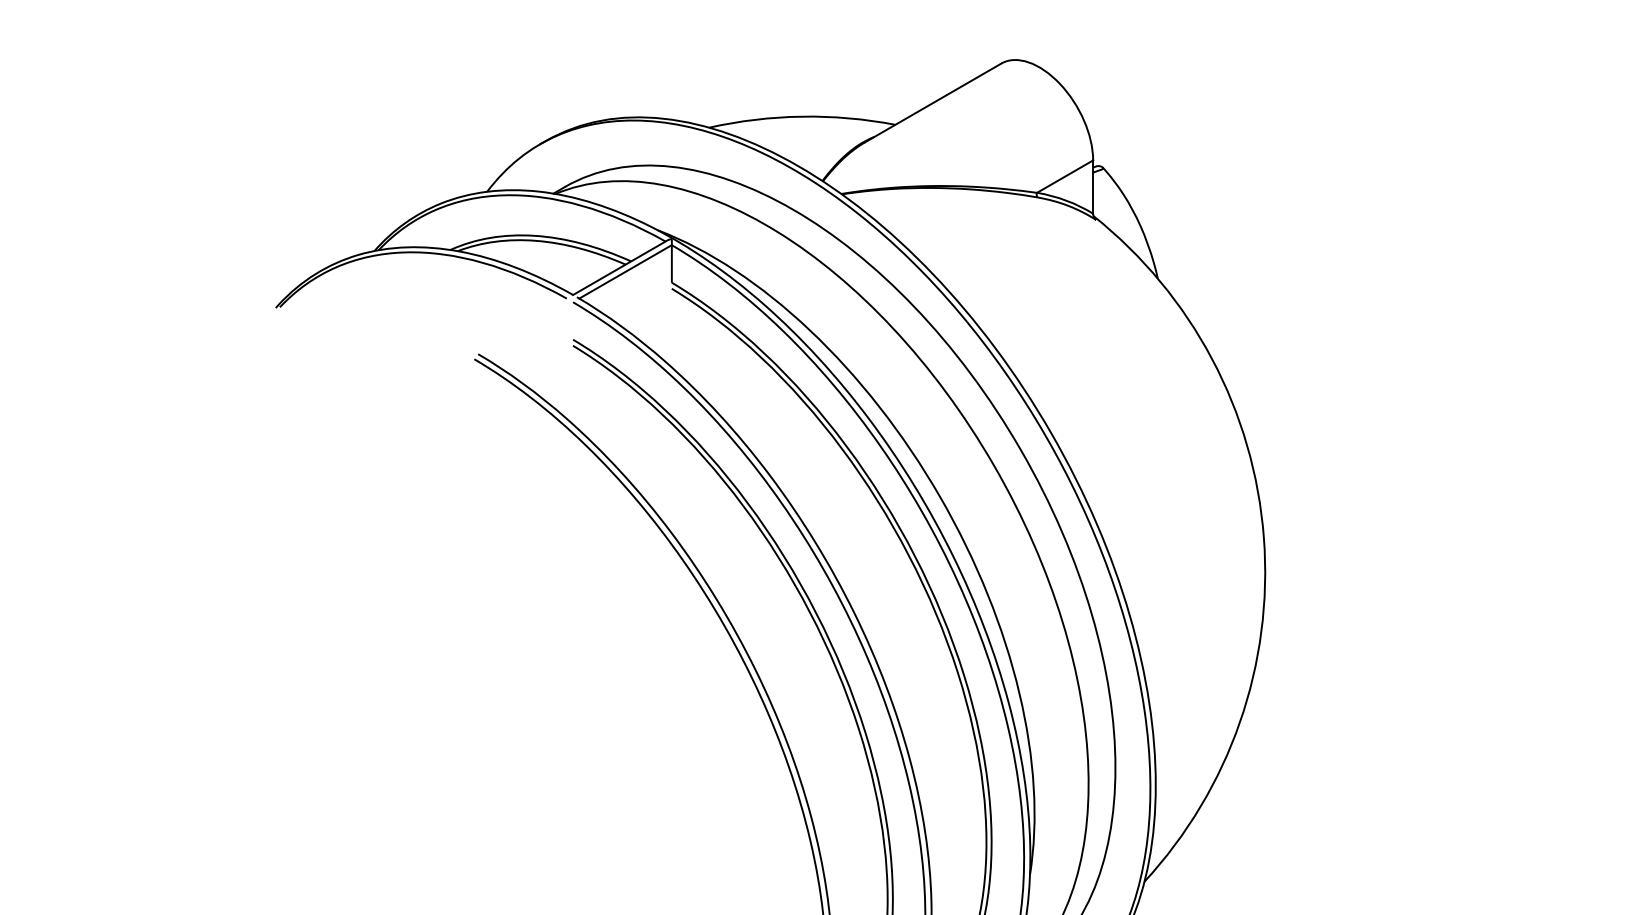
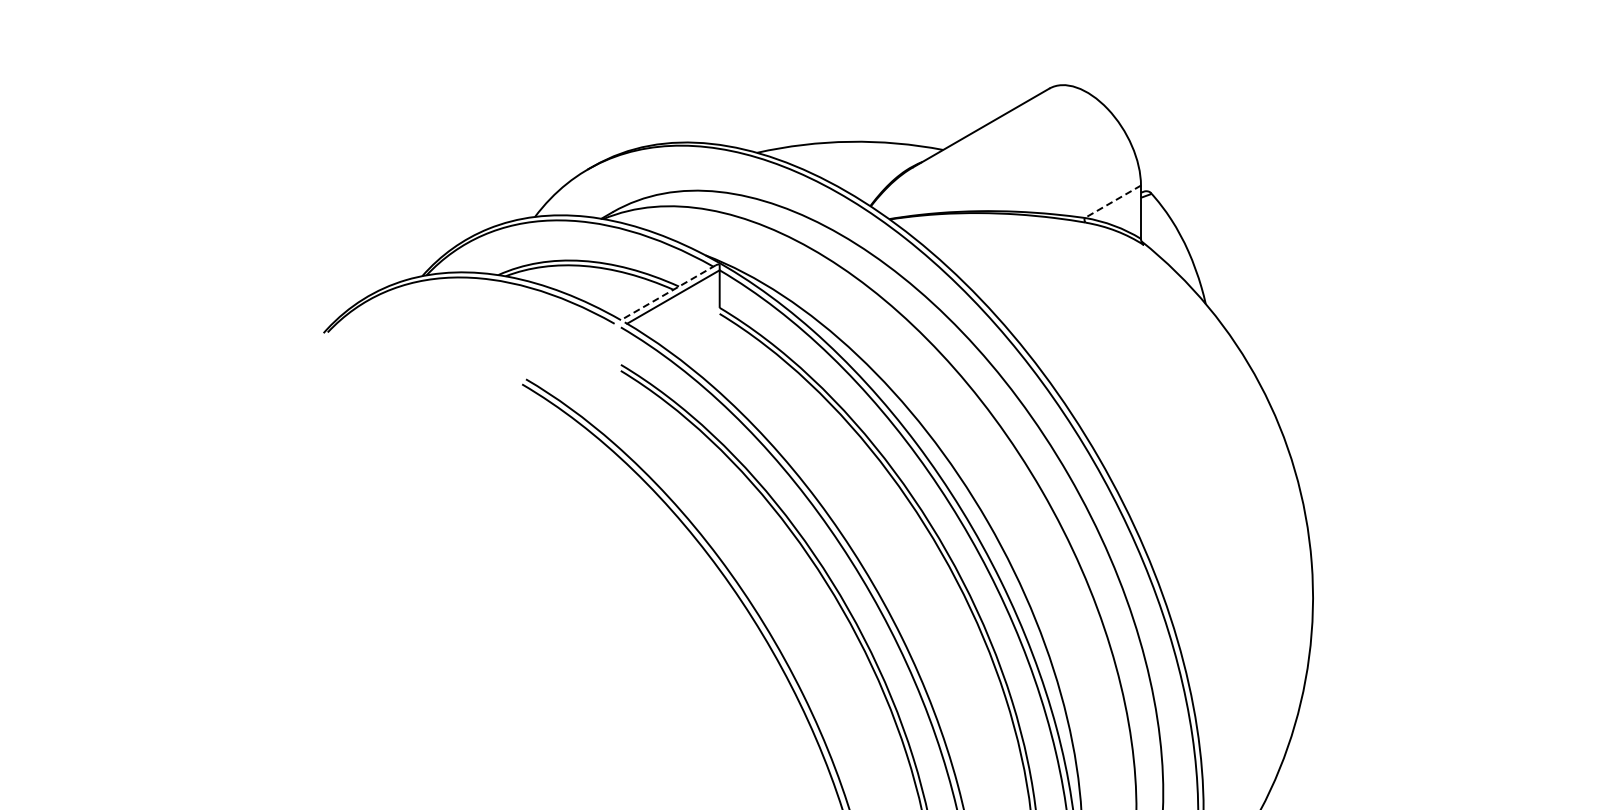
line: (1064, 176) -> (1112, 201), solid -> dashed
line: (620, 267) -> (668, 292), solid -> dashed

